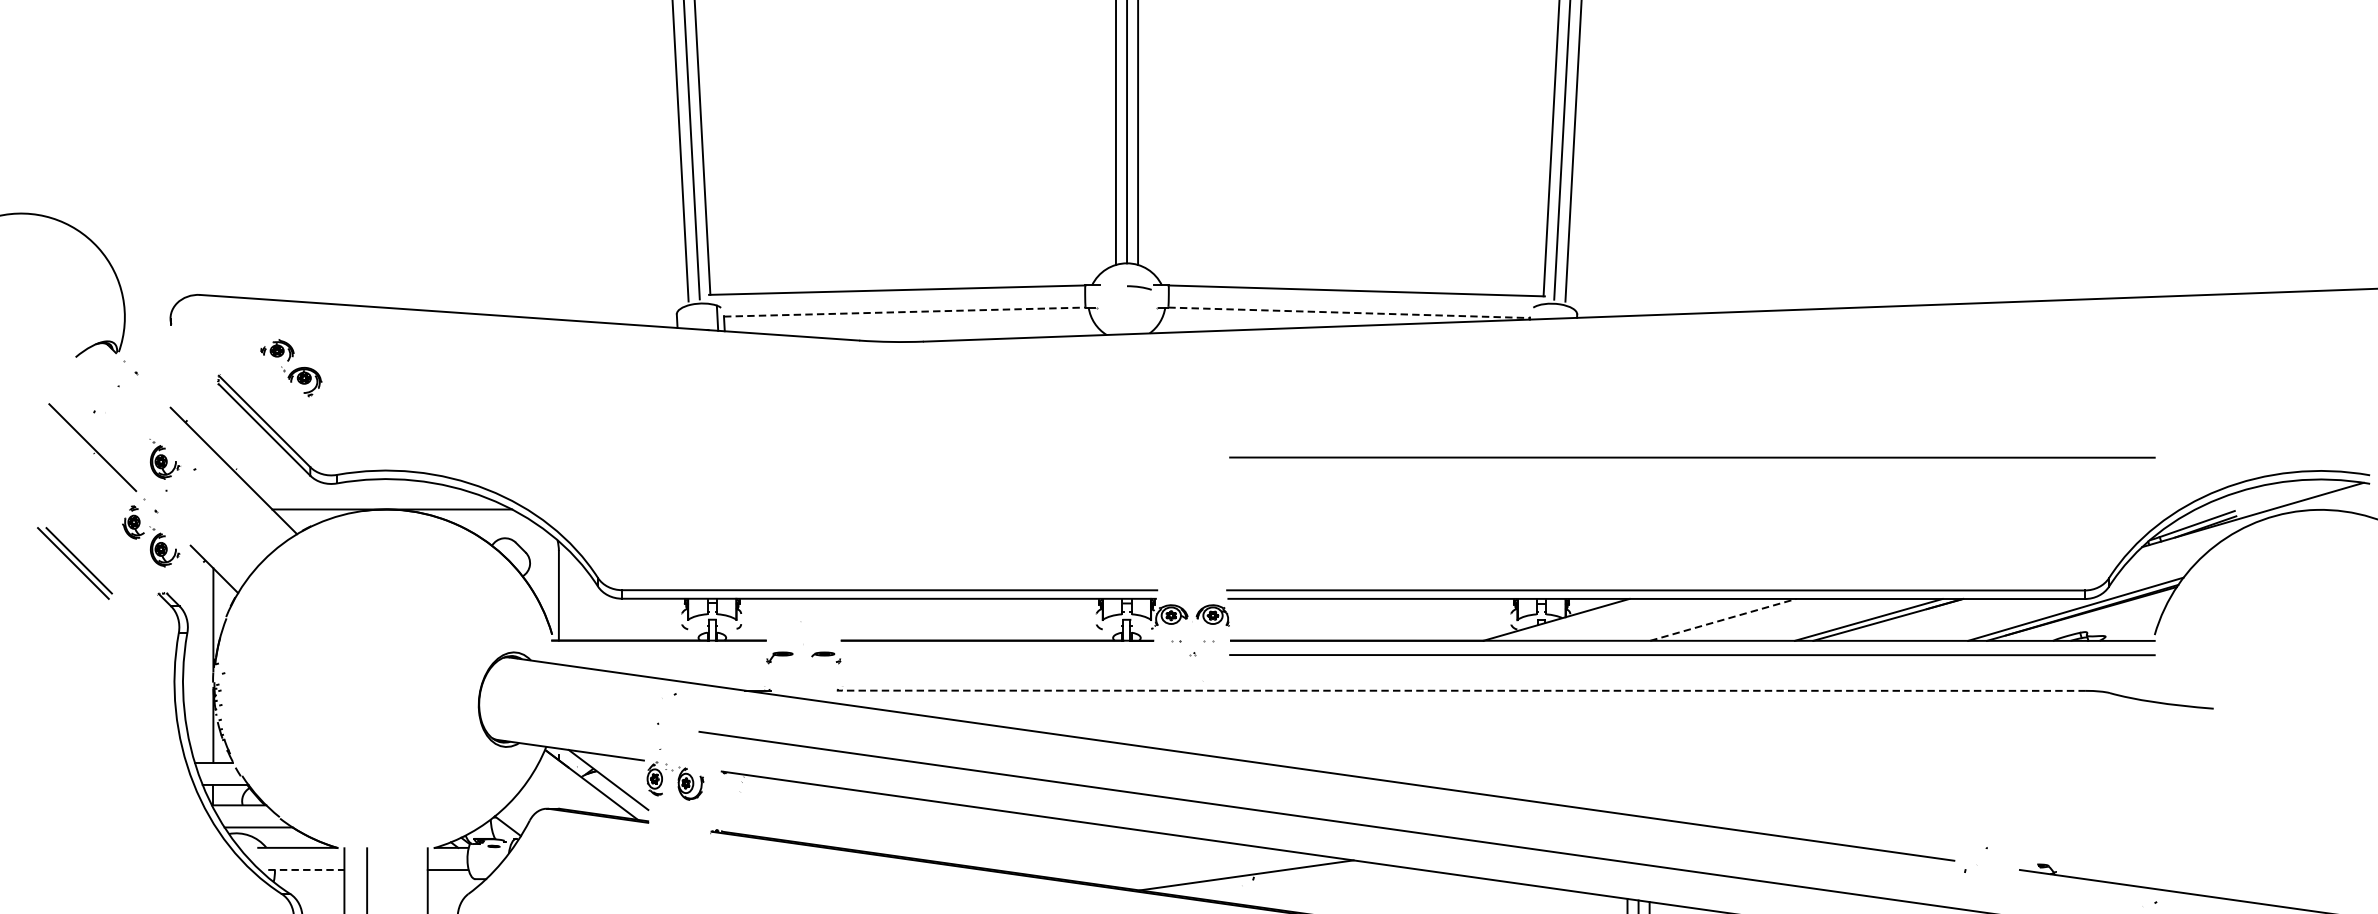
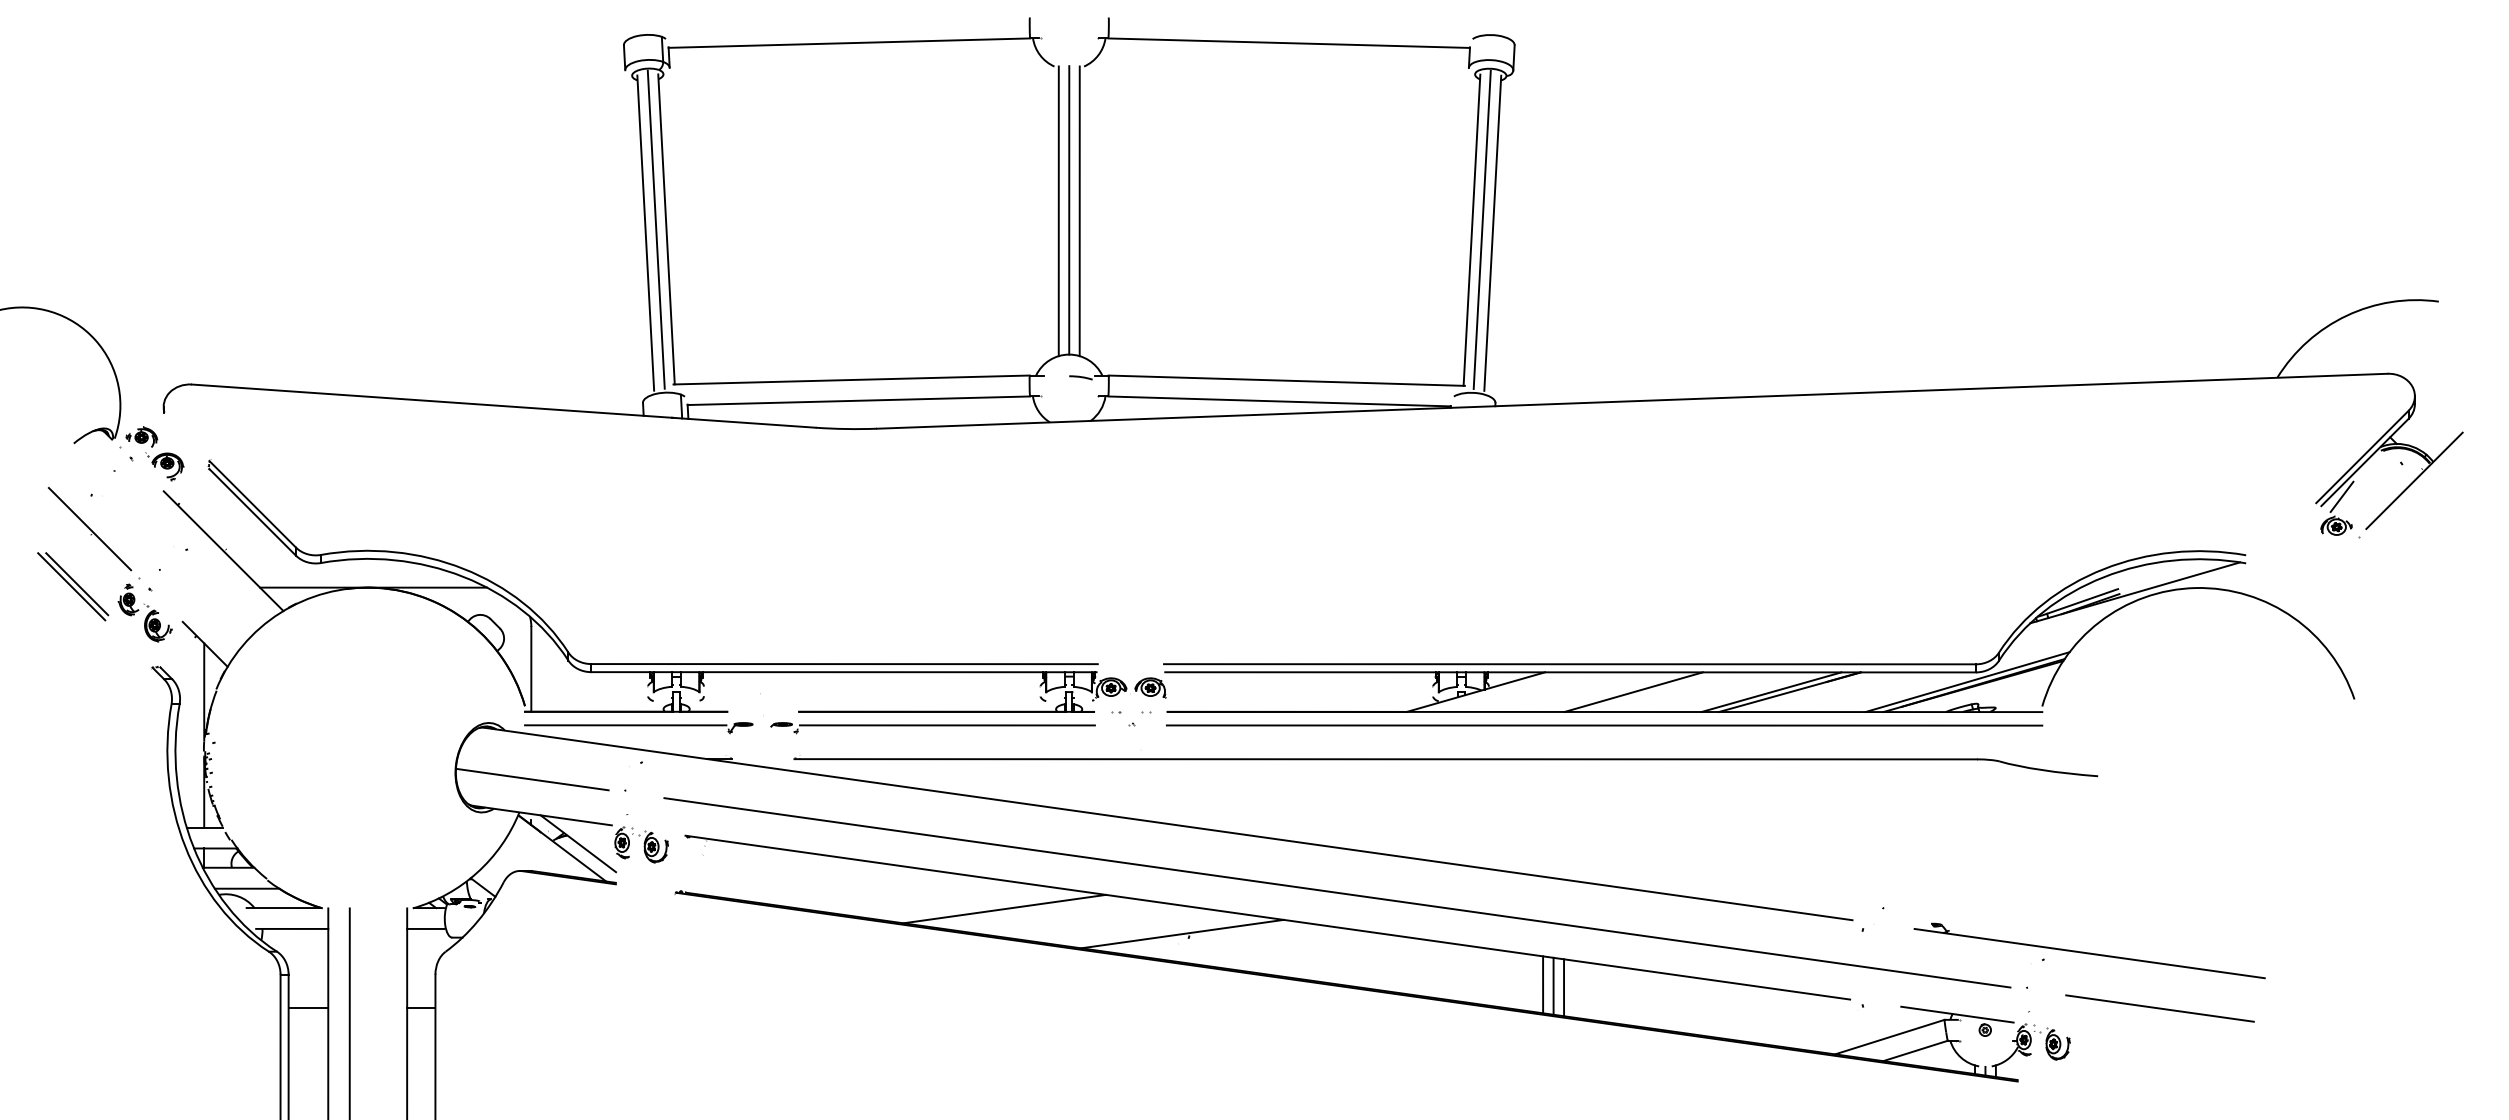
line: (905, 311) -> (859, 400), dashed -> solid
line: (1350, 312) -> (1280, 401), dashed -> solid
part: (290, 367) -> (154, 453), moved
line: (1692, 457) -> (1604, 538), removed
part: (164, 458) -> (157, 539), removed
part: (75, 563) -> (73, 586), moved
line: (1722, 620) -> (1633, 692), dashed -> solid
line: (658, 655) -> (625, 725), added
line: (997, 655) -> (946, 725), added
line: (1461, 691) -> (1385, 759), dashed -> solid
line: (559, 712) -> (531, 779), added
line: (1058, 848) -> (1004, 908), added
line: (306, 869) -> (292, 928), dashed -> solid

